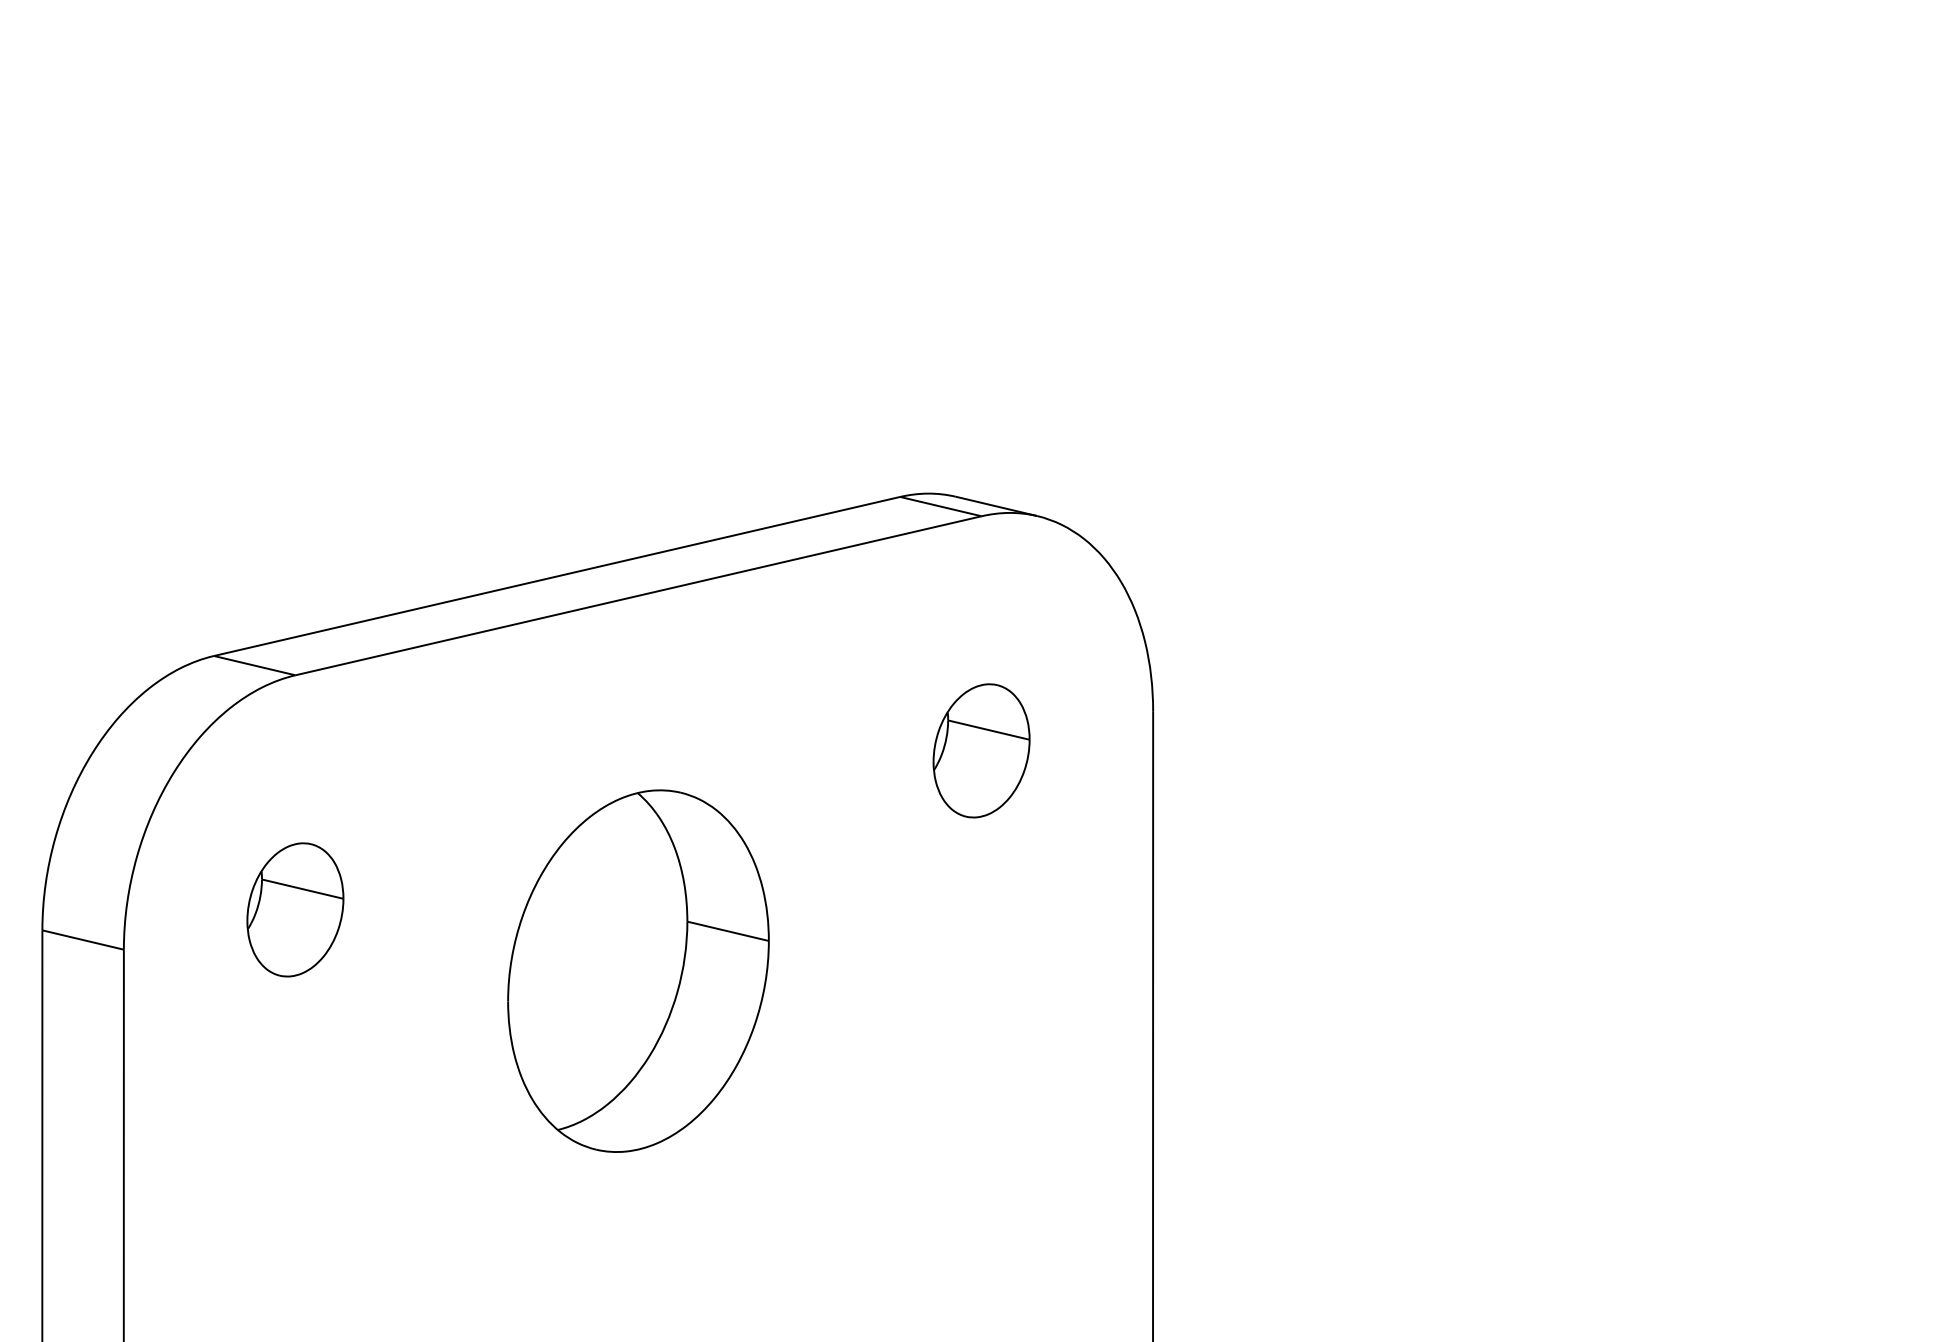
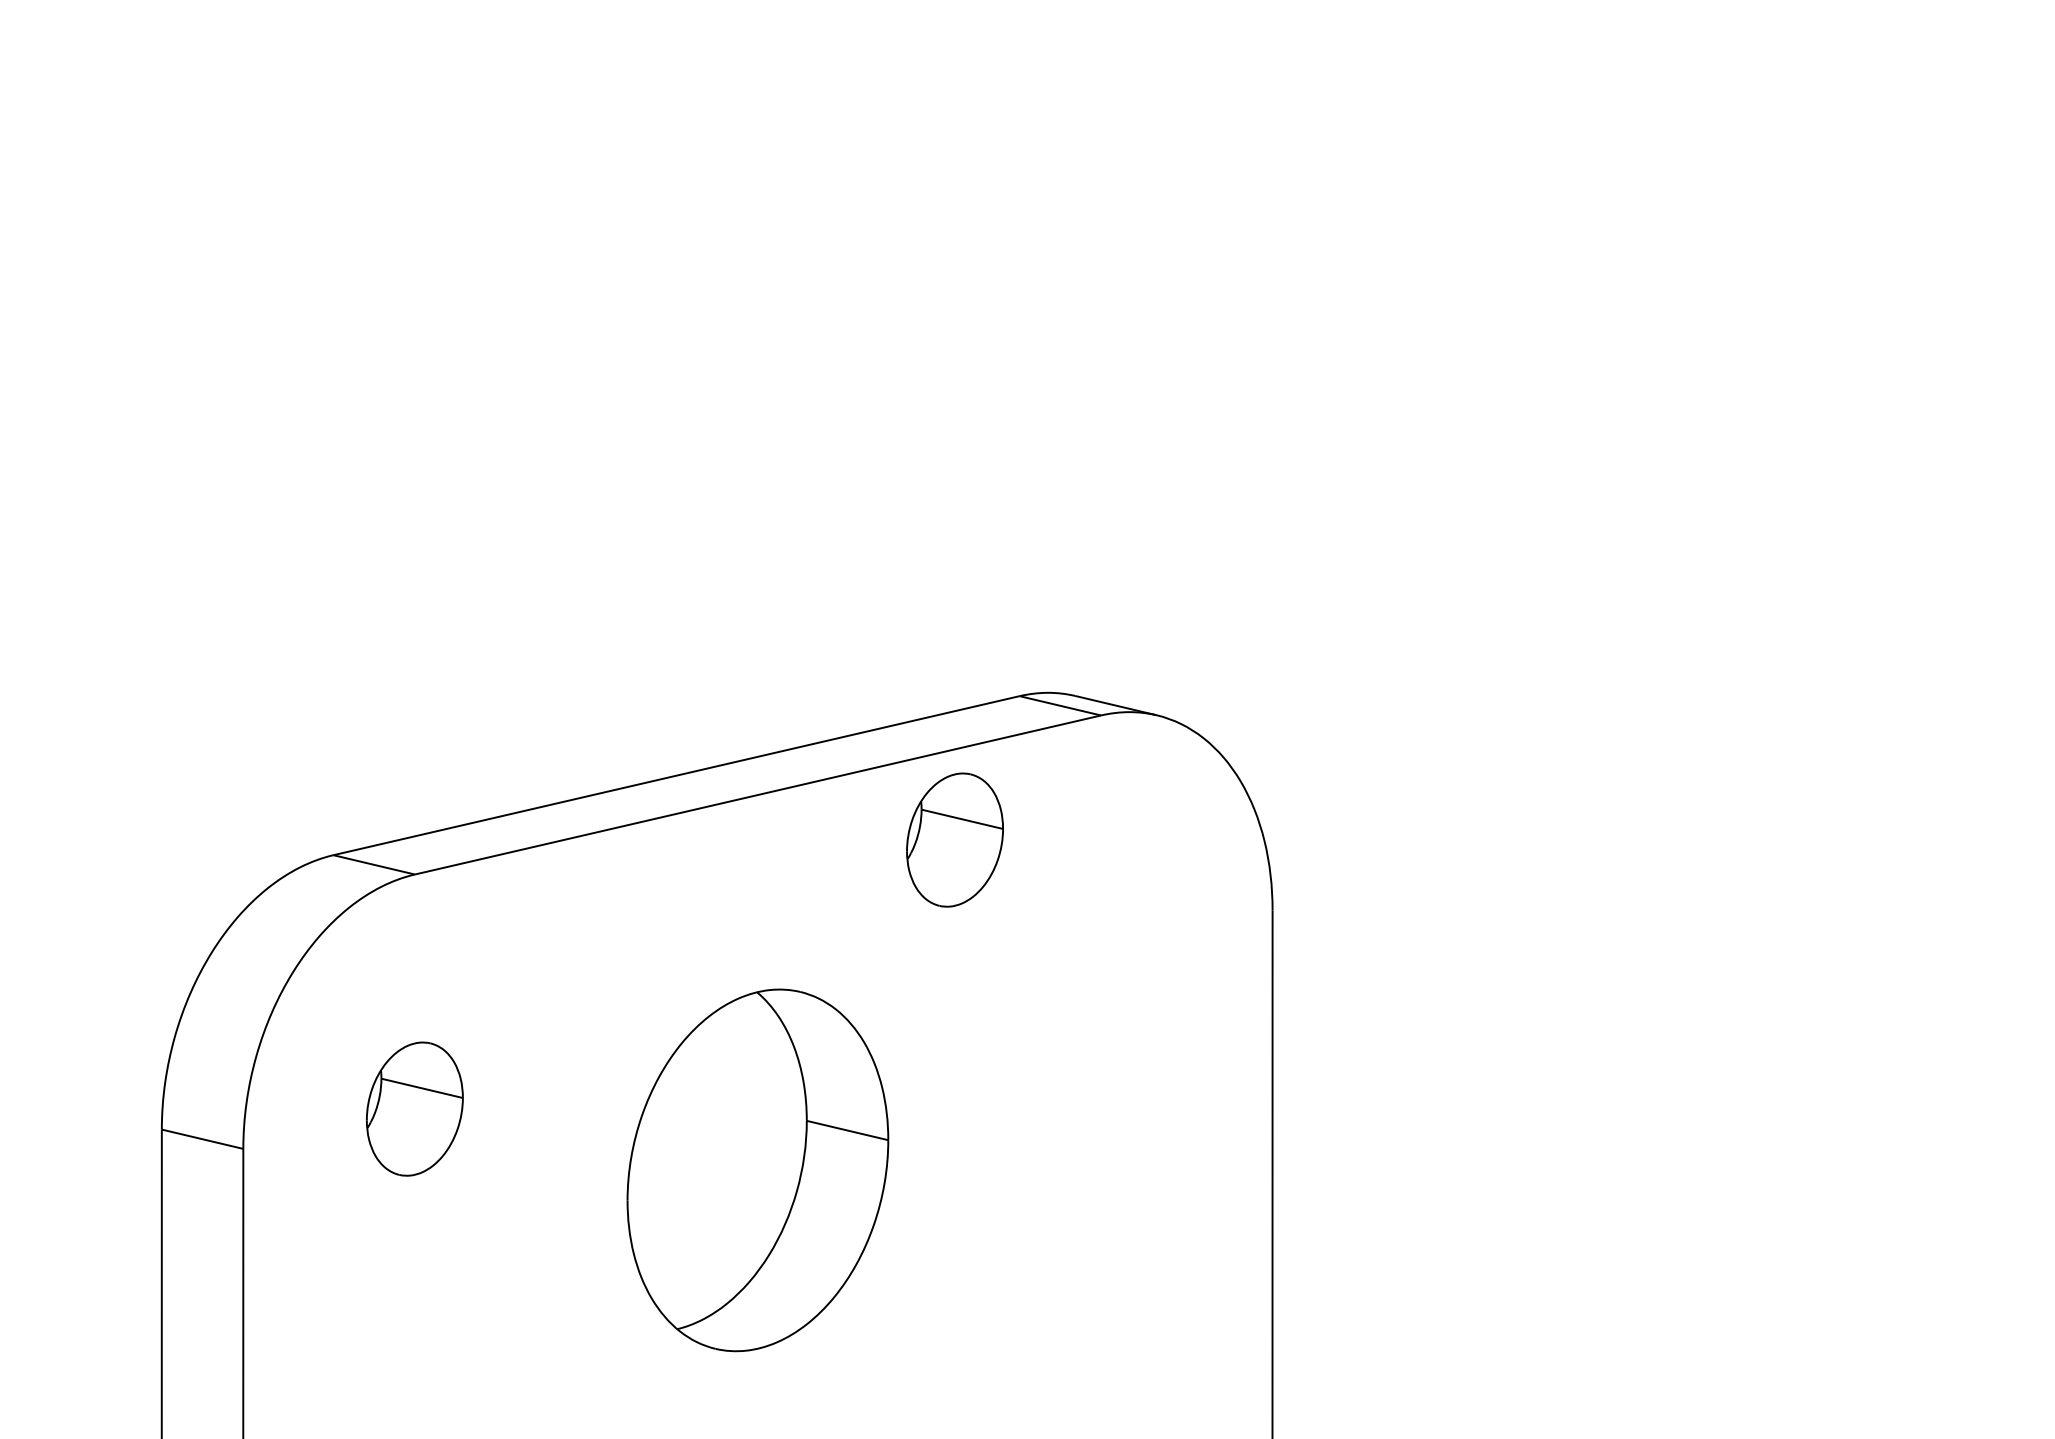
part: (981, 750) -> (954, 839), moved

